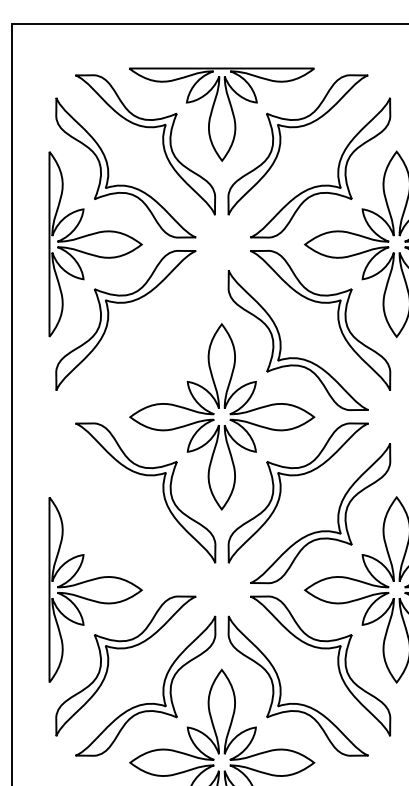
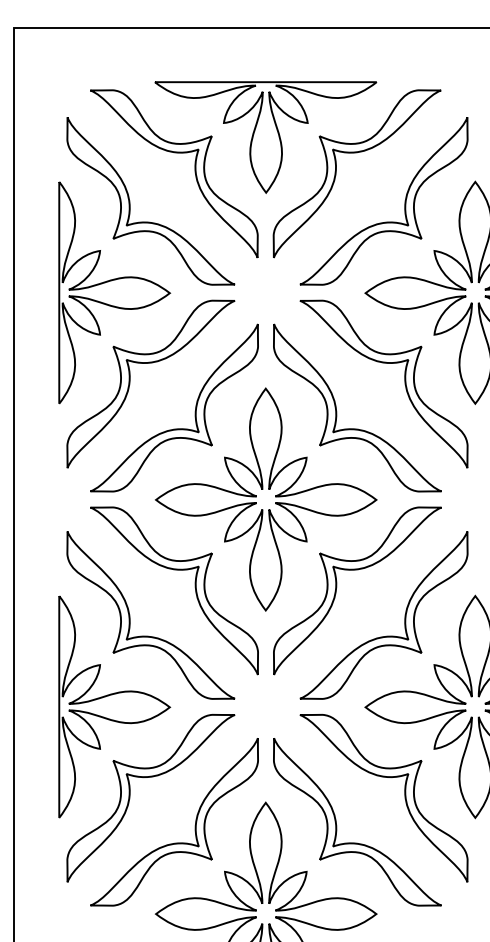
part: (162, 340) -> (194, 408), added
part: (109, 515) -> (131, 617), added

